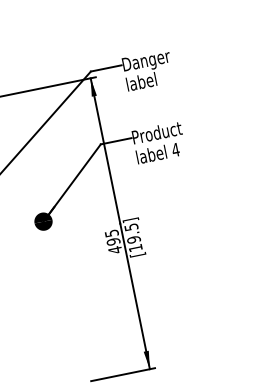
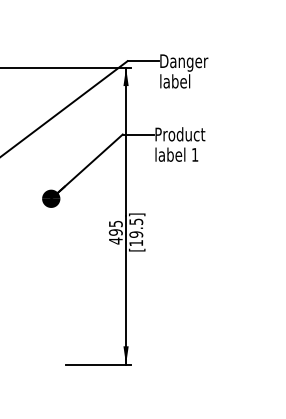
text: (175, 149) -> (194, 154), 4 -> 1

